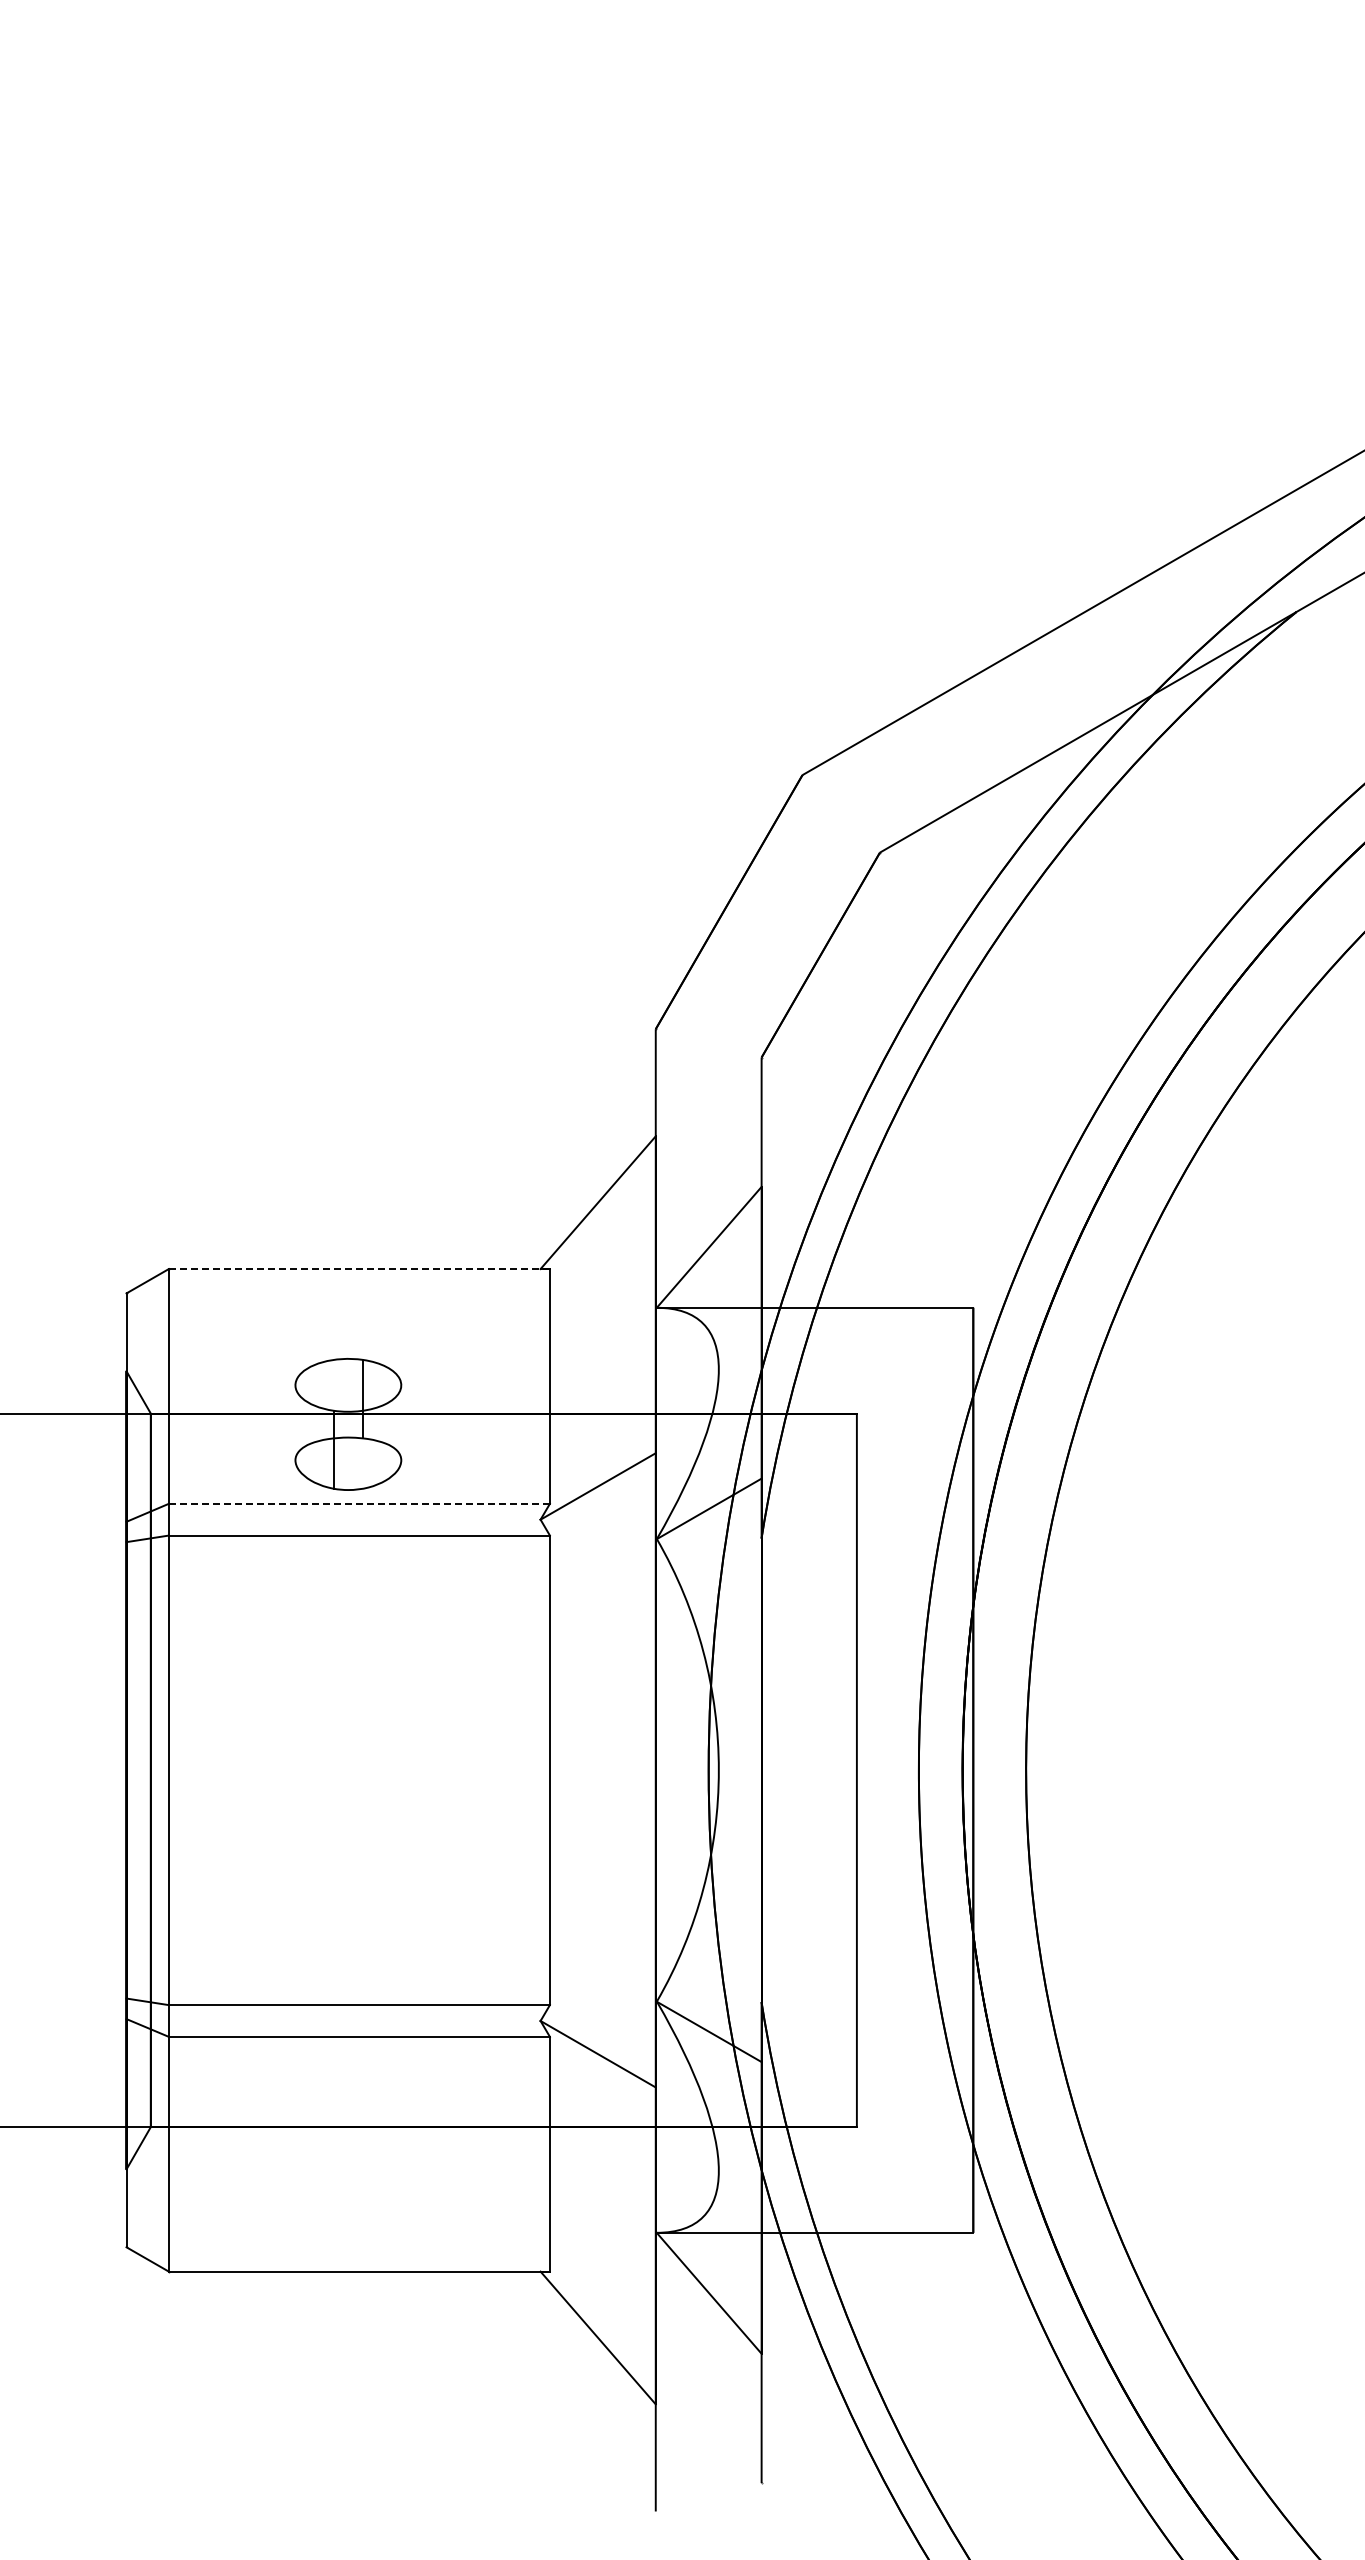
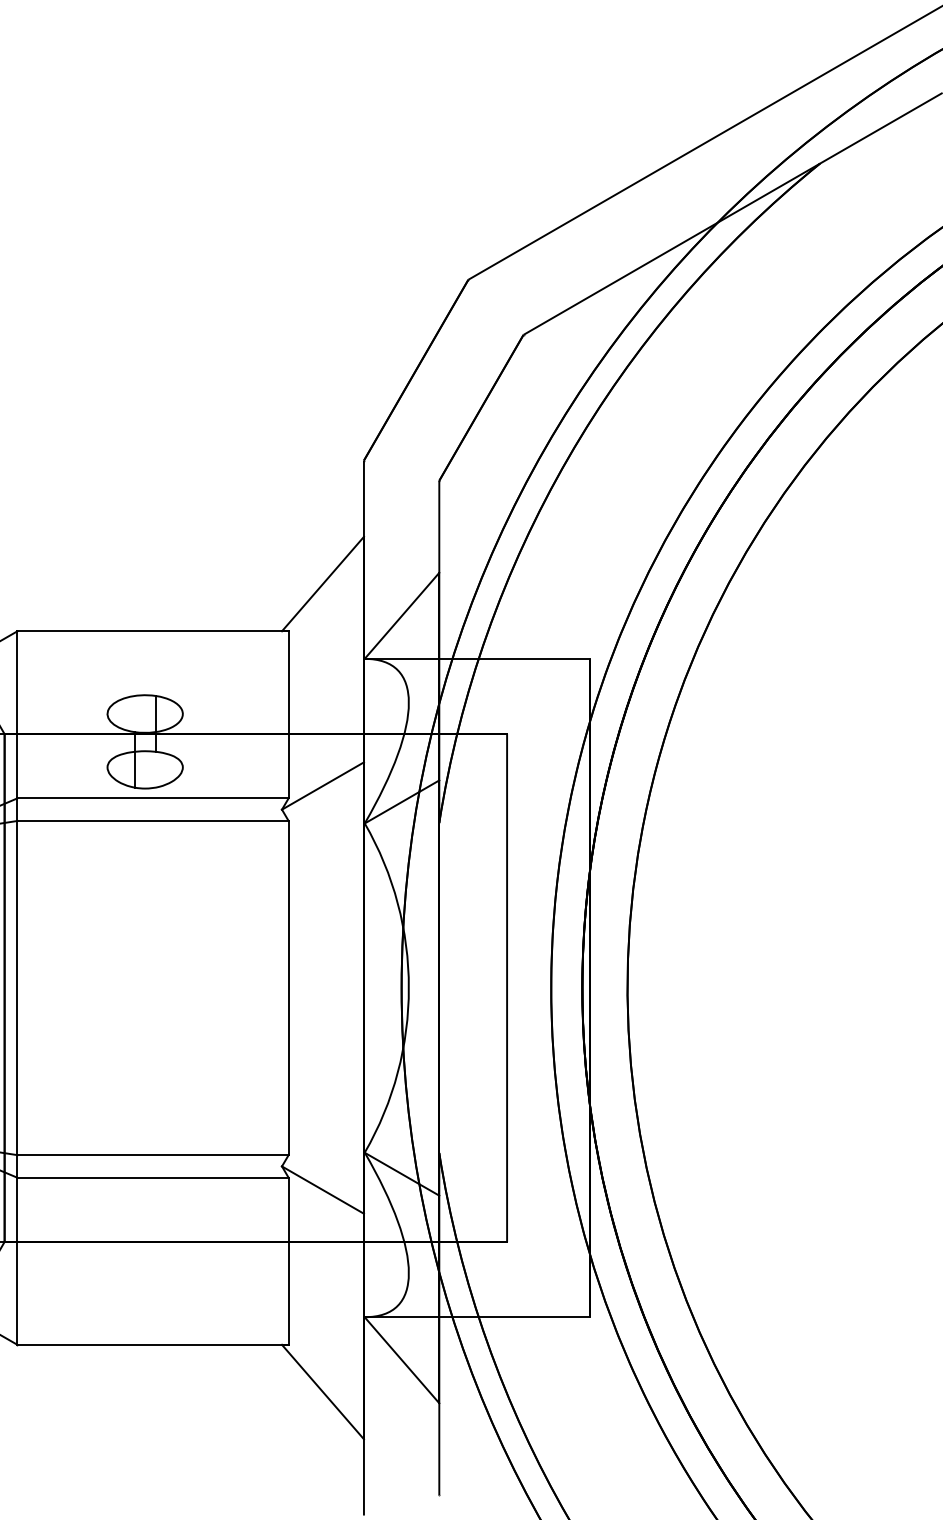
line: (359, 1269) -> (153, 631), dashed -> solid
line: (359, 1503) -> (153, 798), dashed -> solid

